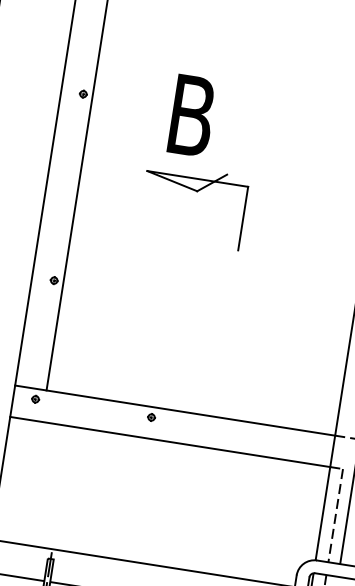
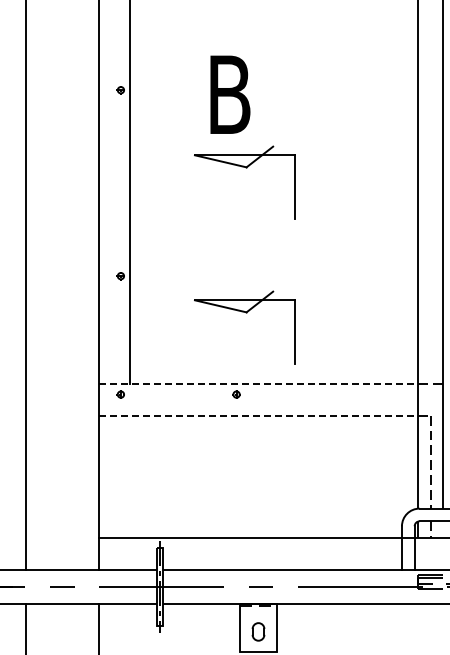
part: (174, 337) -> (246, 313), added
line: (175, 410) -> (258, 384), solid -> dashed
line: (170, 441) -> (258, 415), solid -> dashed

